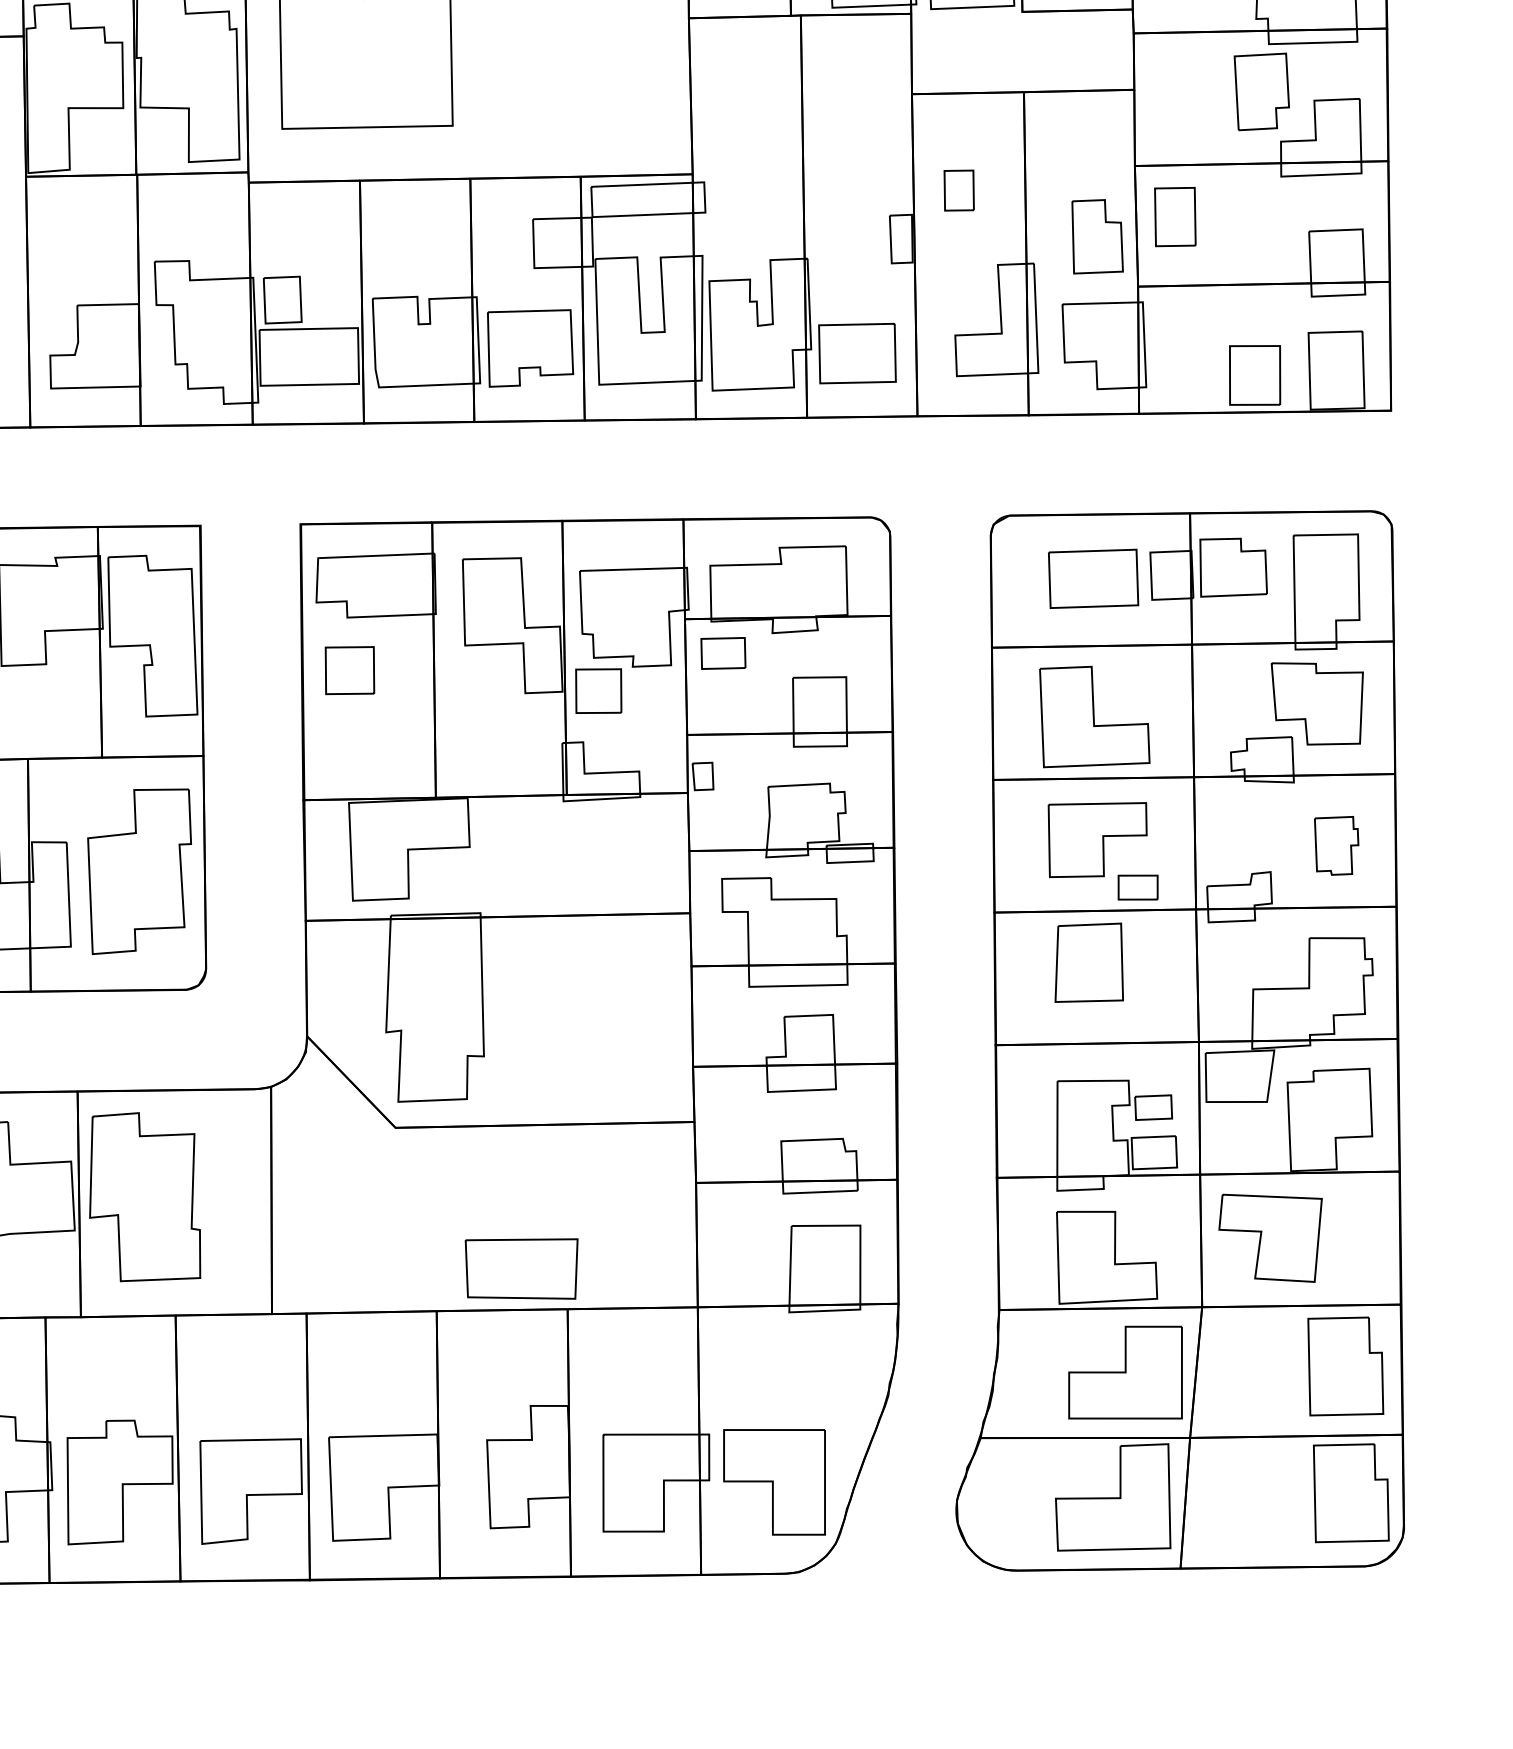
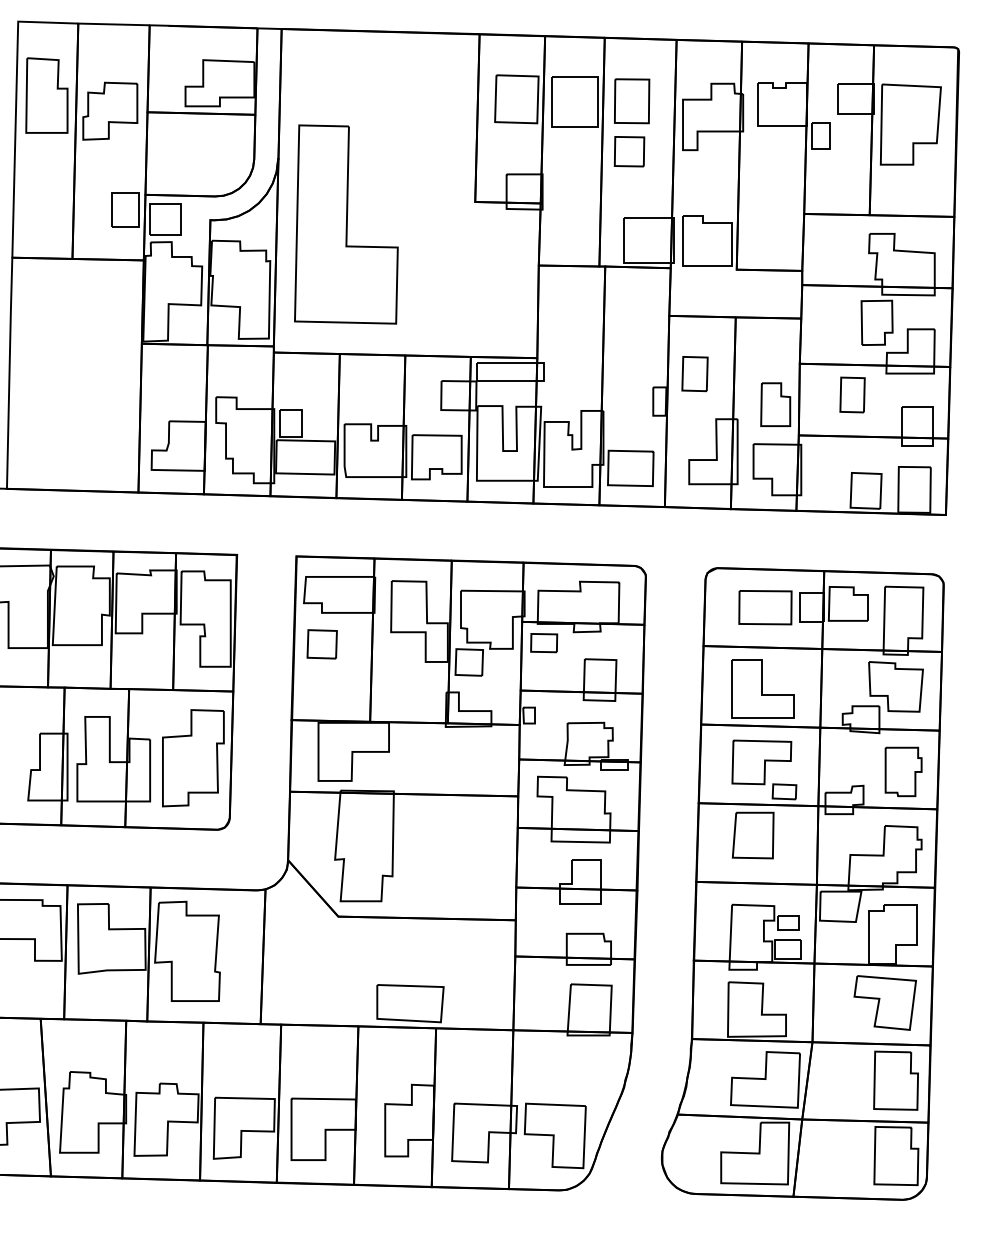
part: (958, 191) -> (694, 374), size x1.43
part: (1175, 216) -> (852, 394), moved
part: (1337, 845) -> (903, 771), size x1.43
part: (1270, 1237) -> (884, 1002), moved

